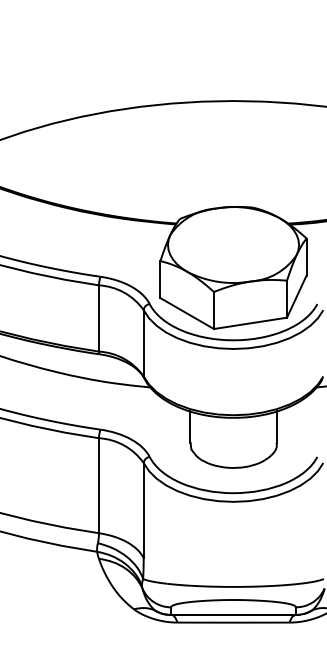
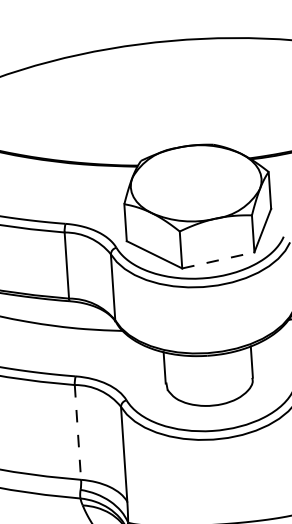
line: (250, 323) -> (218, 260), solid -> dashed
line: (99, 486) -> (78, 433), solid -> dashed

